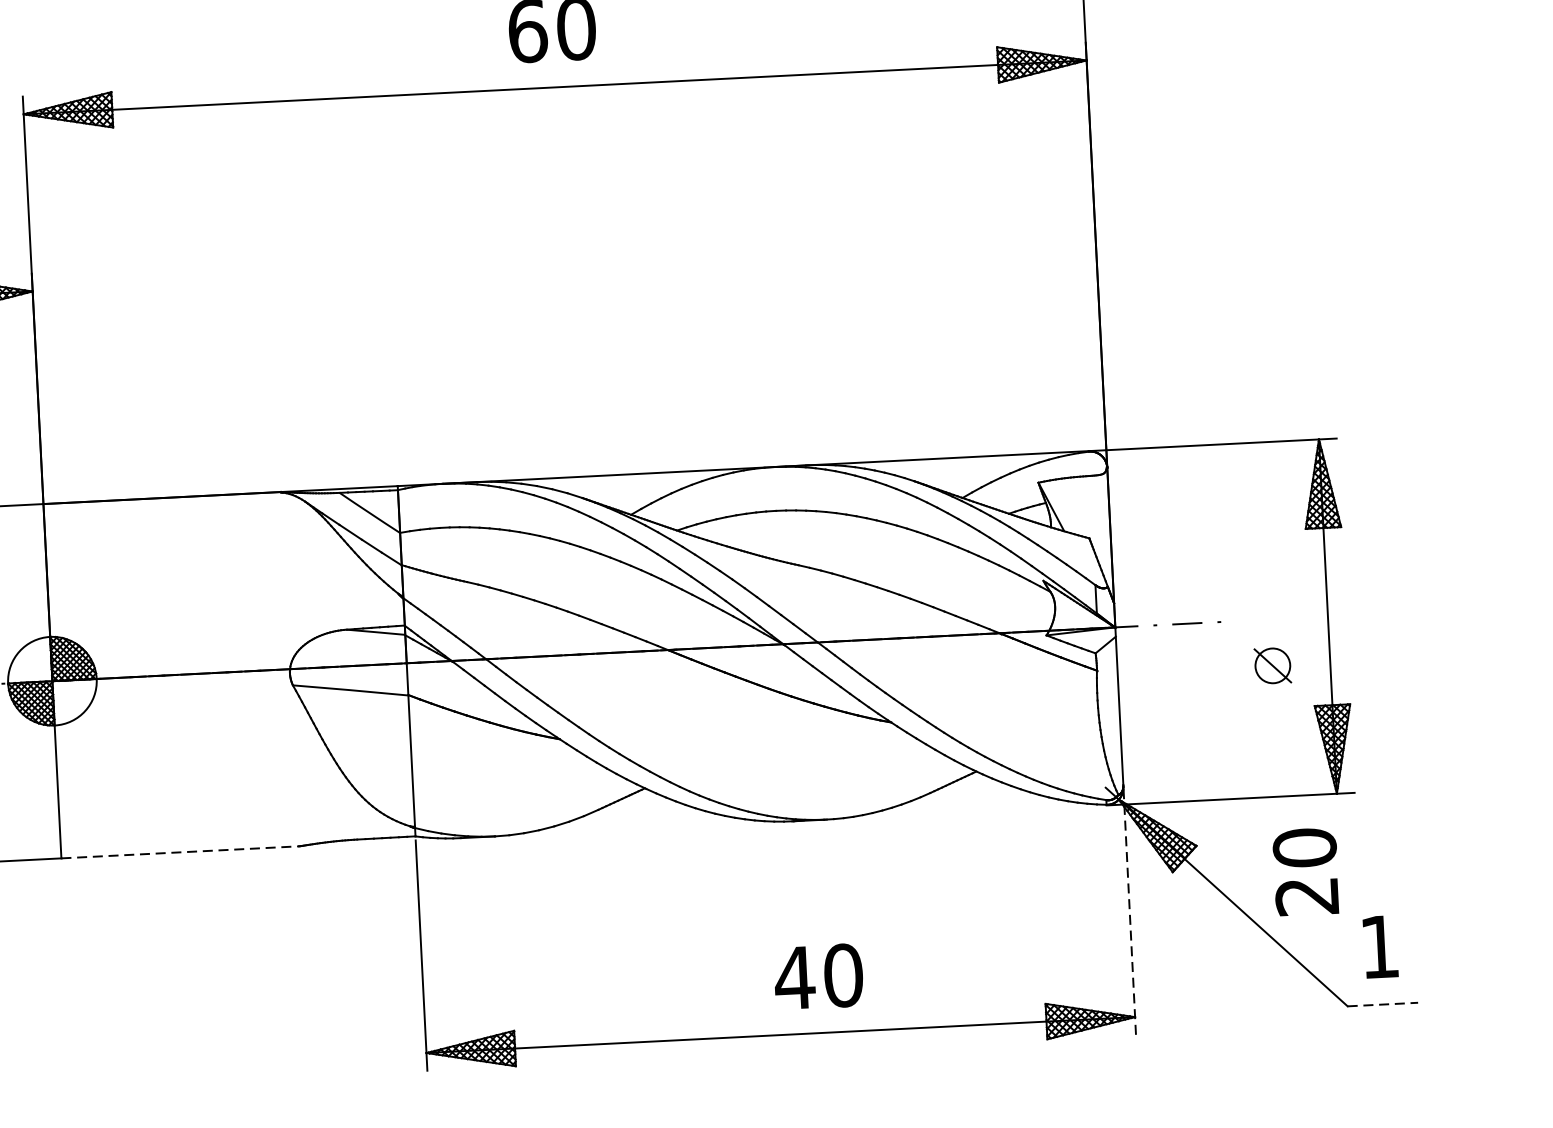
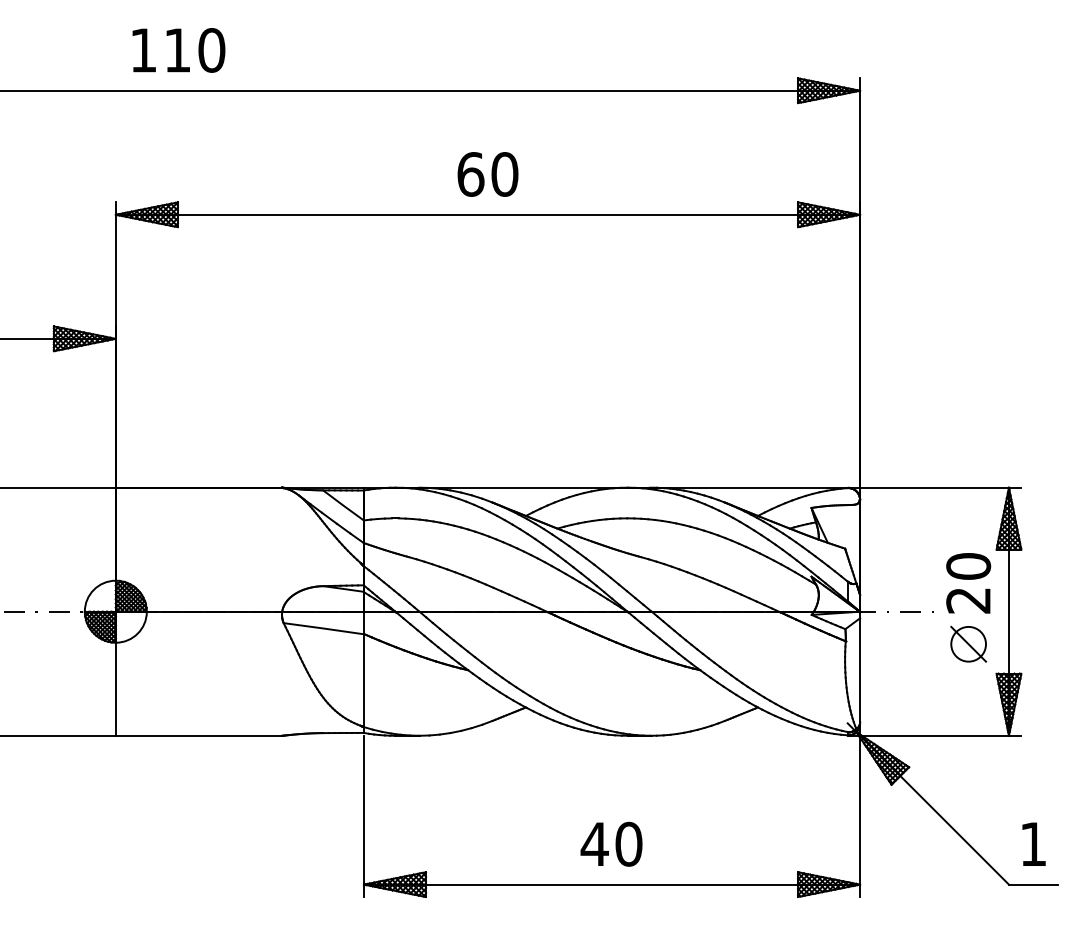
part: (1272, 664) -> (968, 643), size x1.43
line: (180, 851) -> (199, 735), dashed -> solid
text: (1305, 872) -> (968, 583), moved
line: (1130, 911) -> (860, 810), dashed -> solid
text: (818, 975) -> (611, 843), moved
line: (1382, 1004) -> (1033, 884), dashed -> solid

